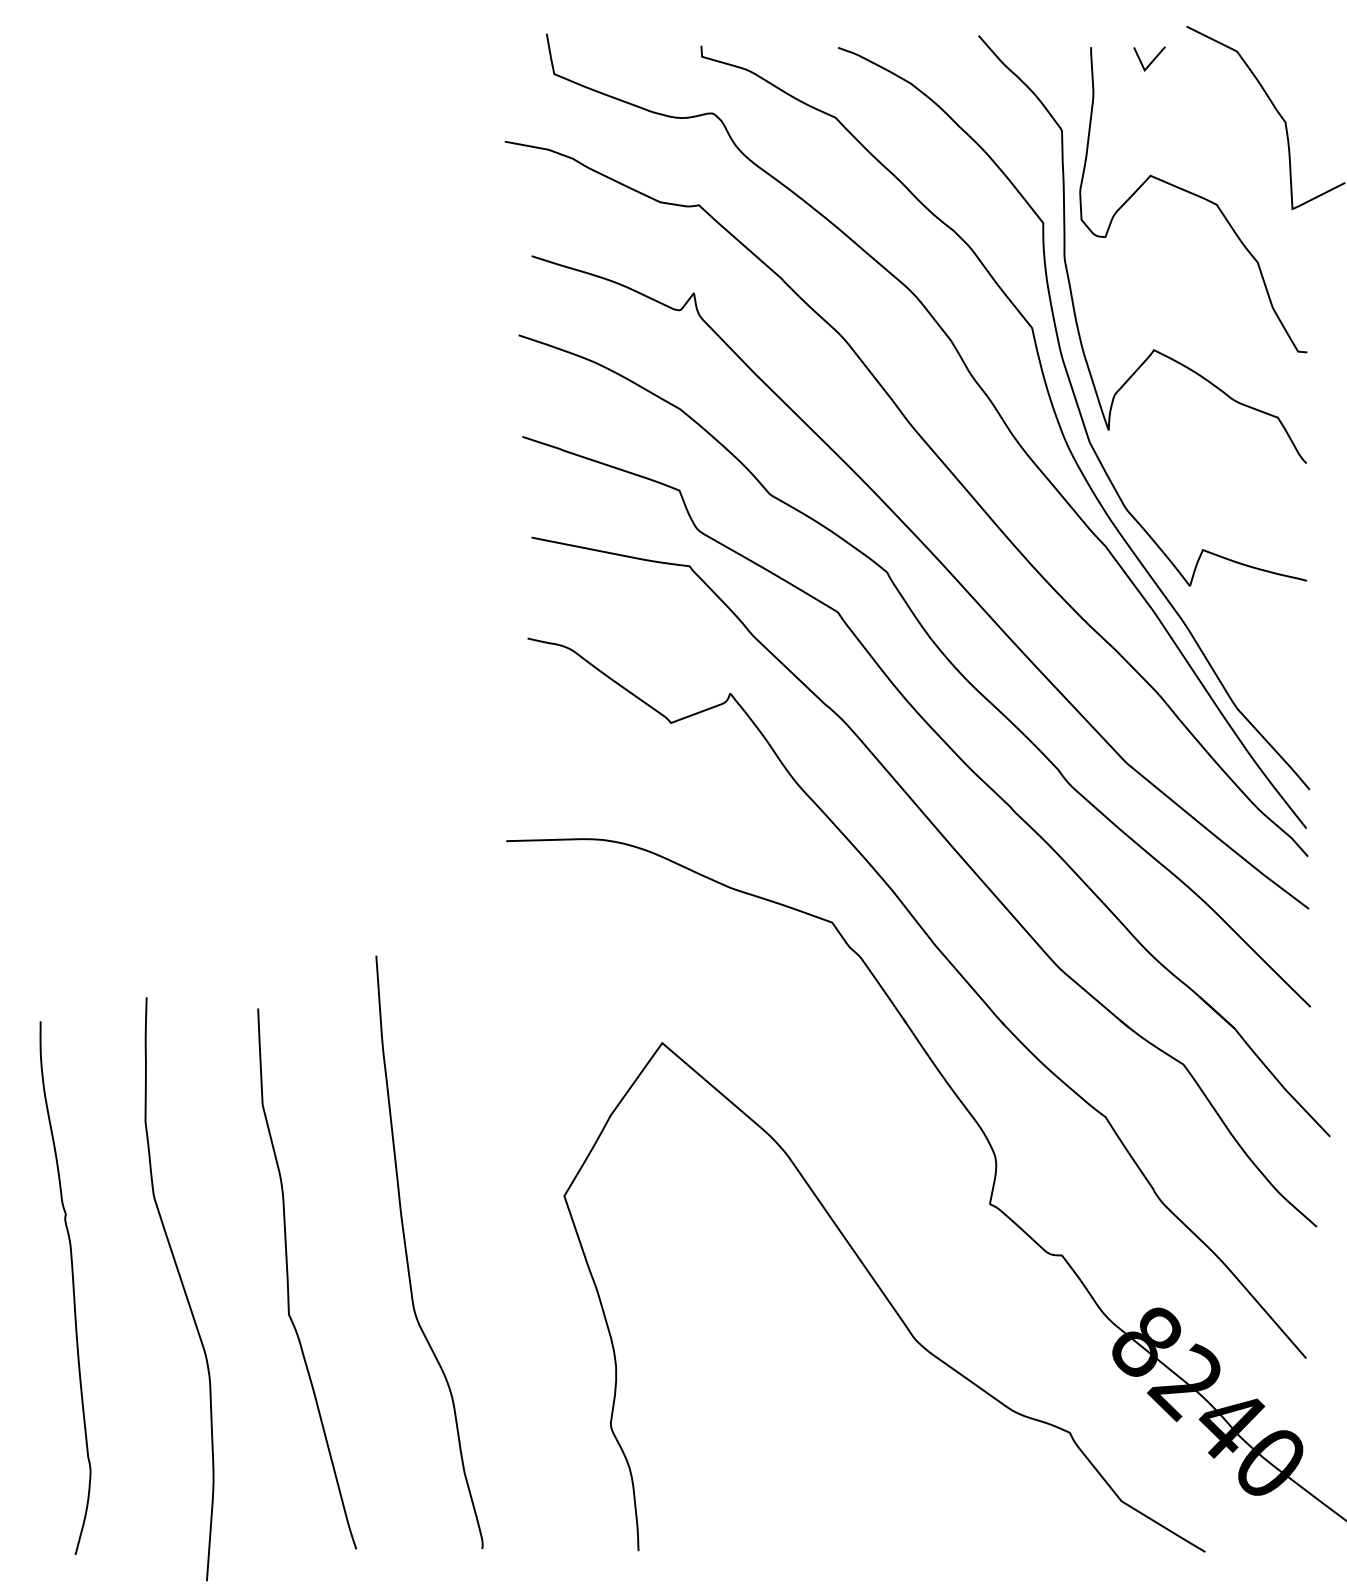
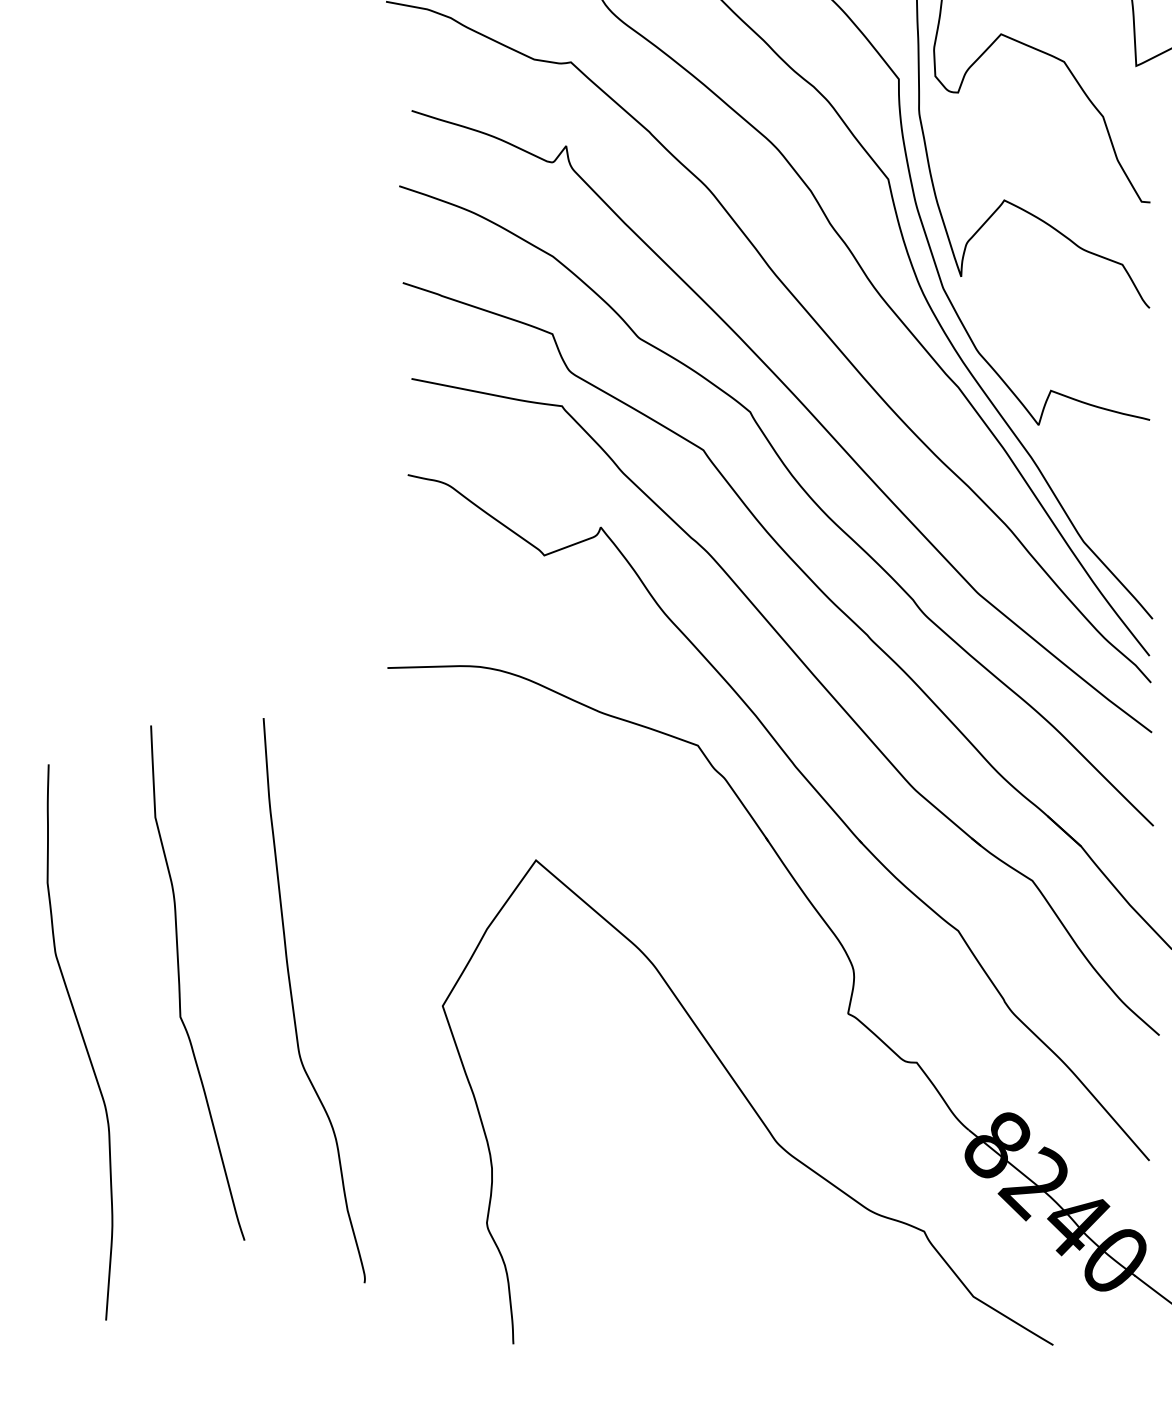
curve: (407, 1252) -> (293, 1000), moved
curve: (288, 1278) -> (179, 982), moved
curve: (182, 1287) -> (82, 1040), moved

